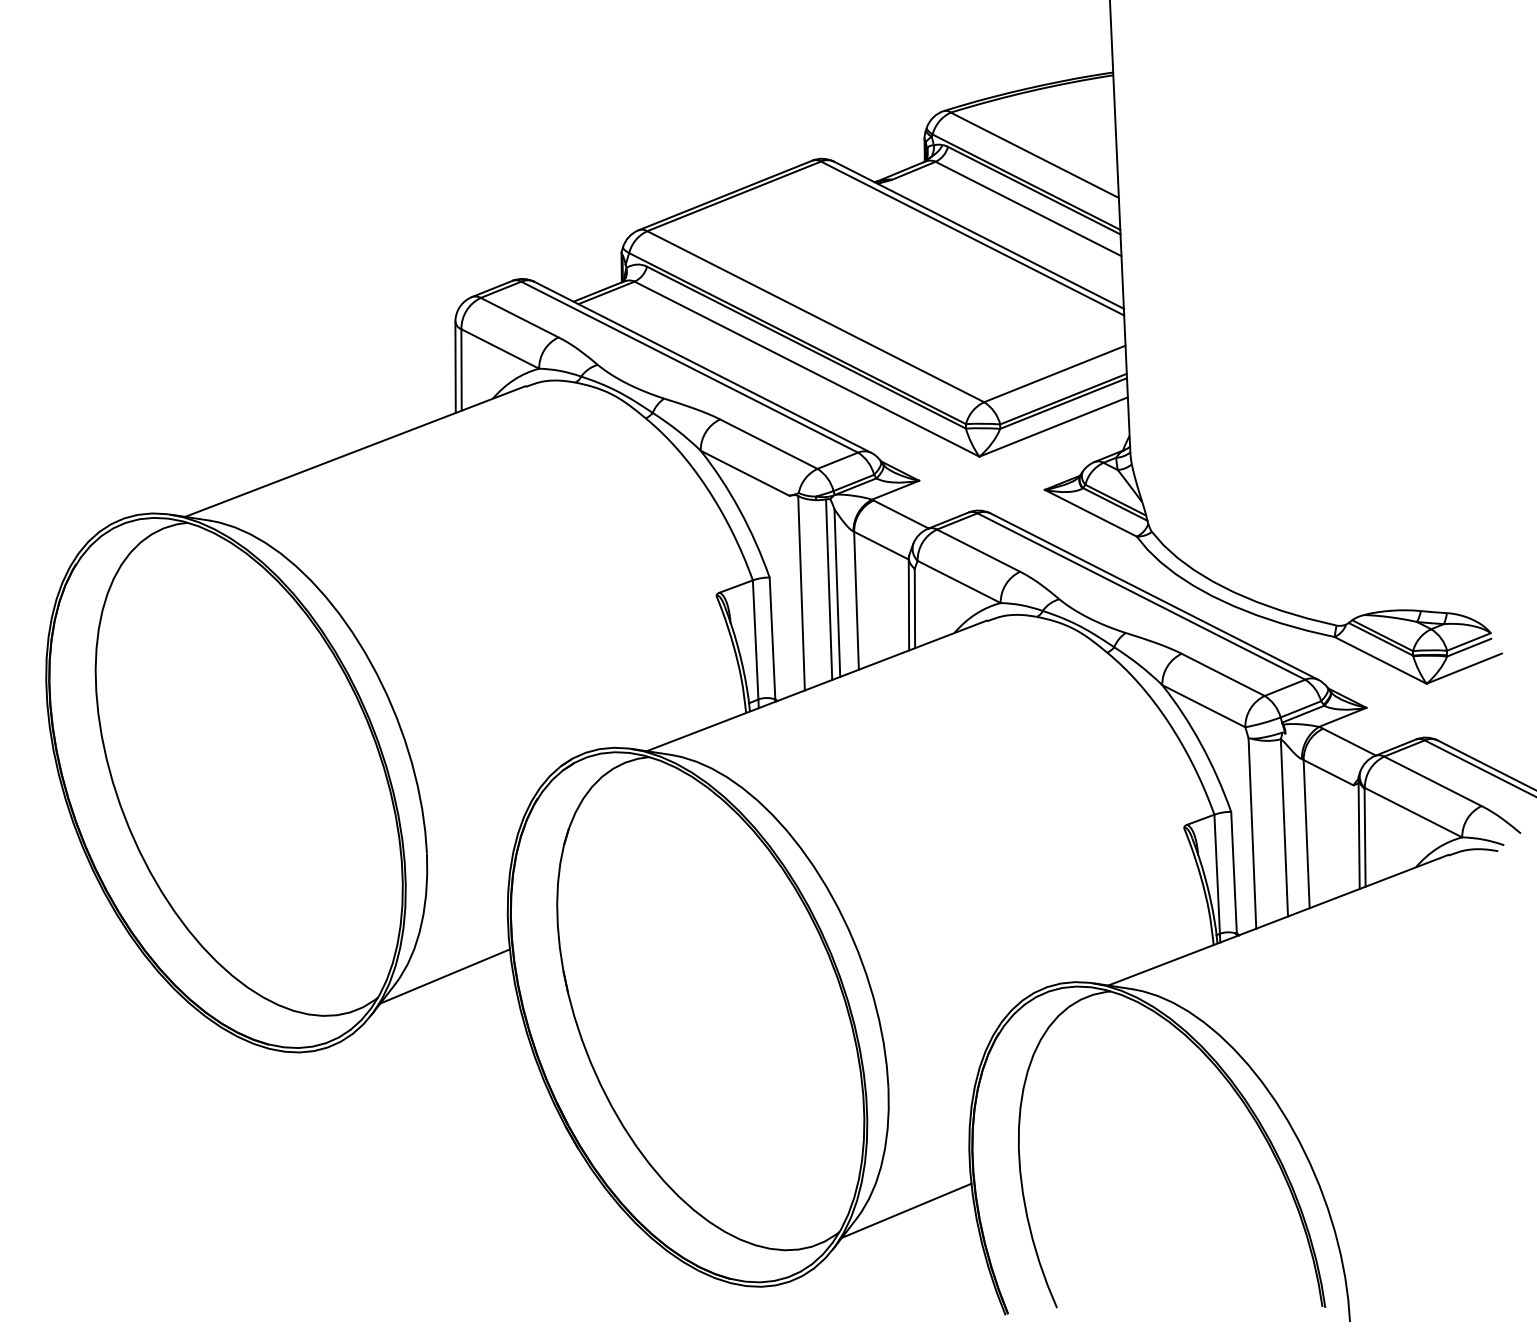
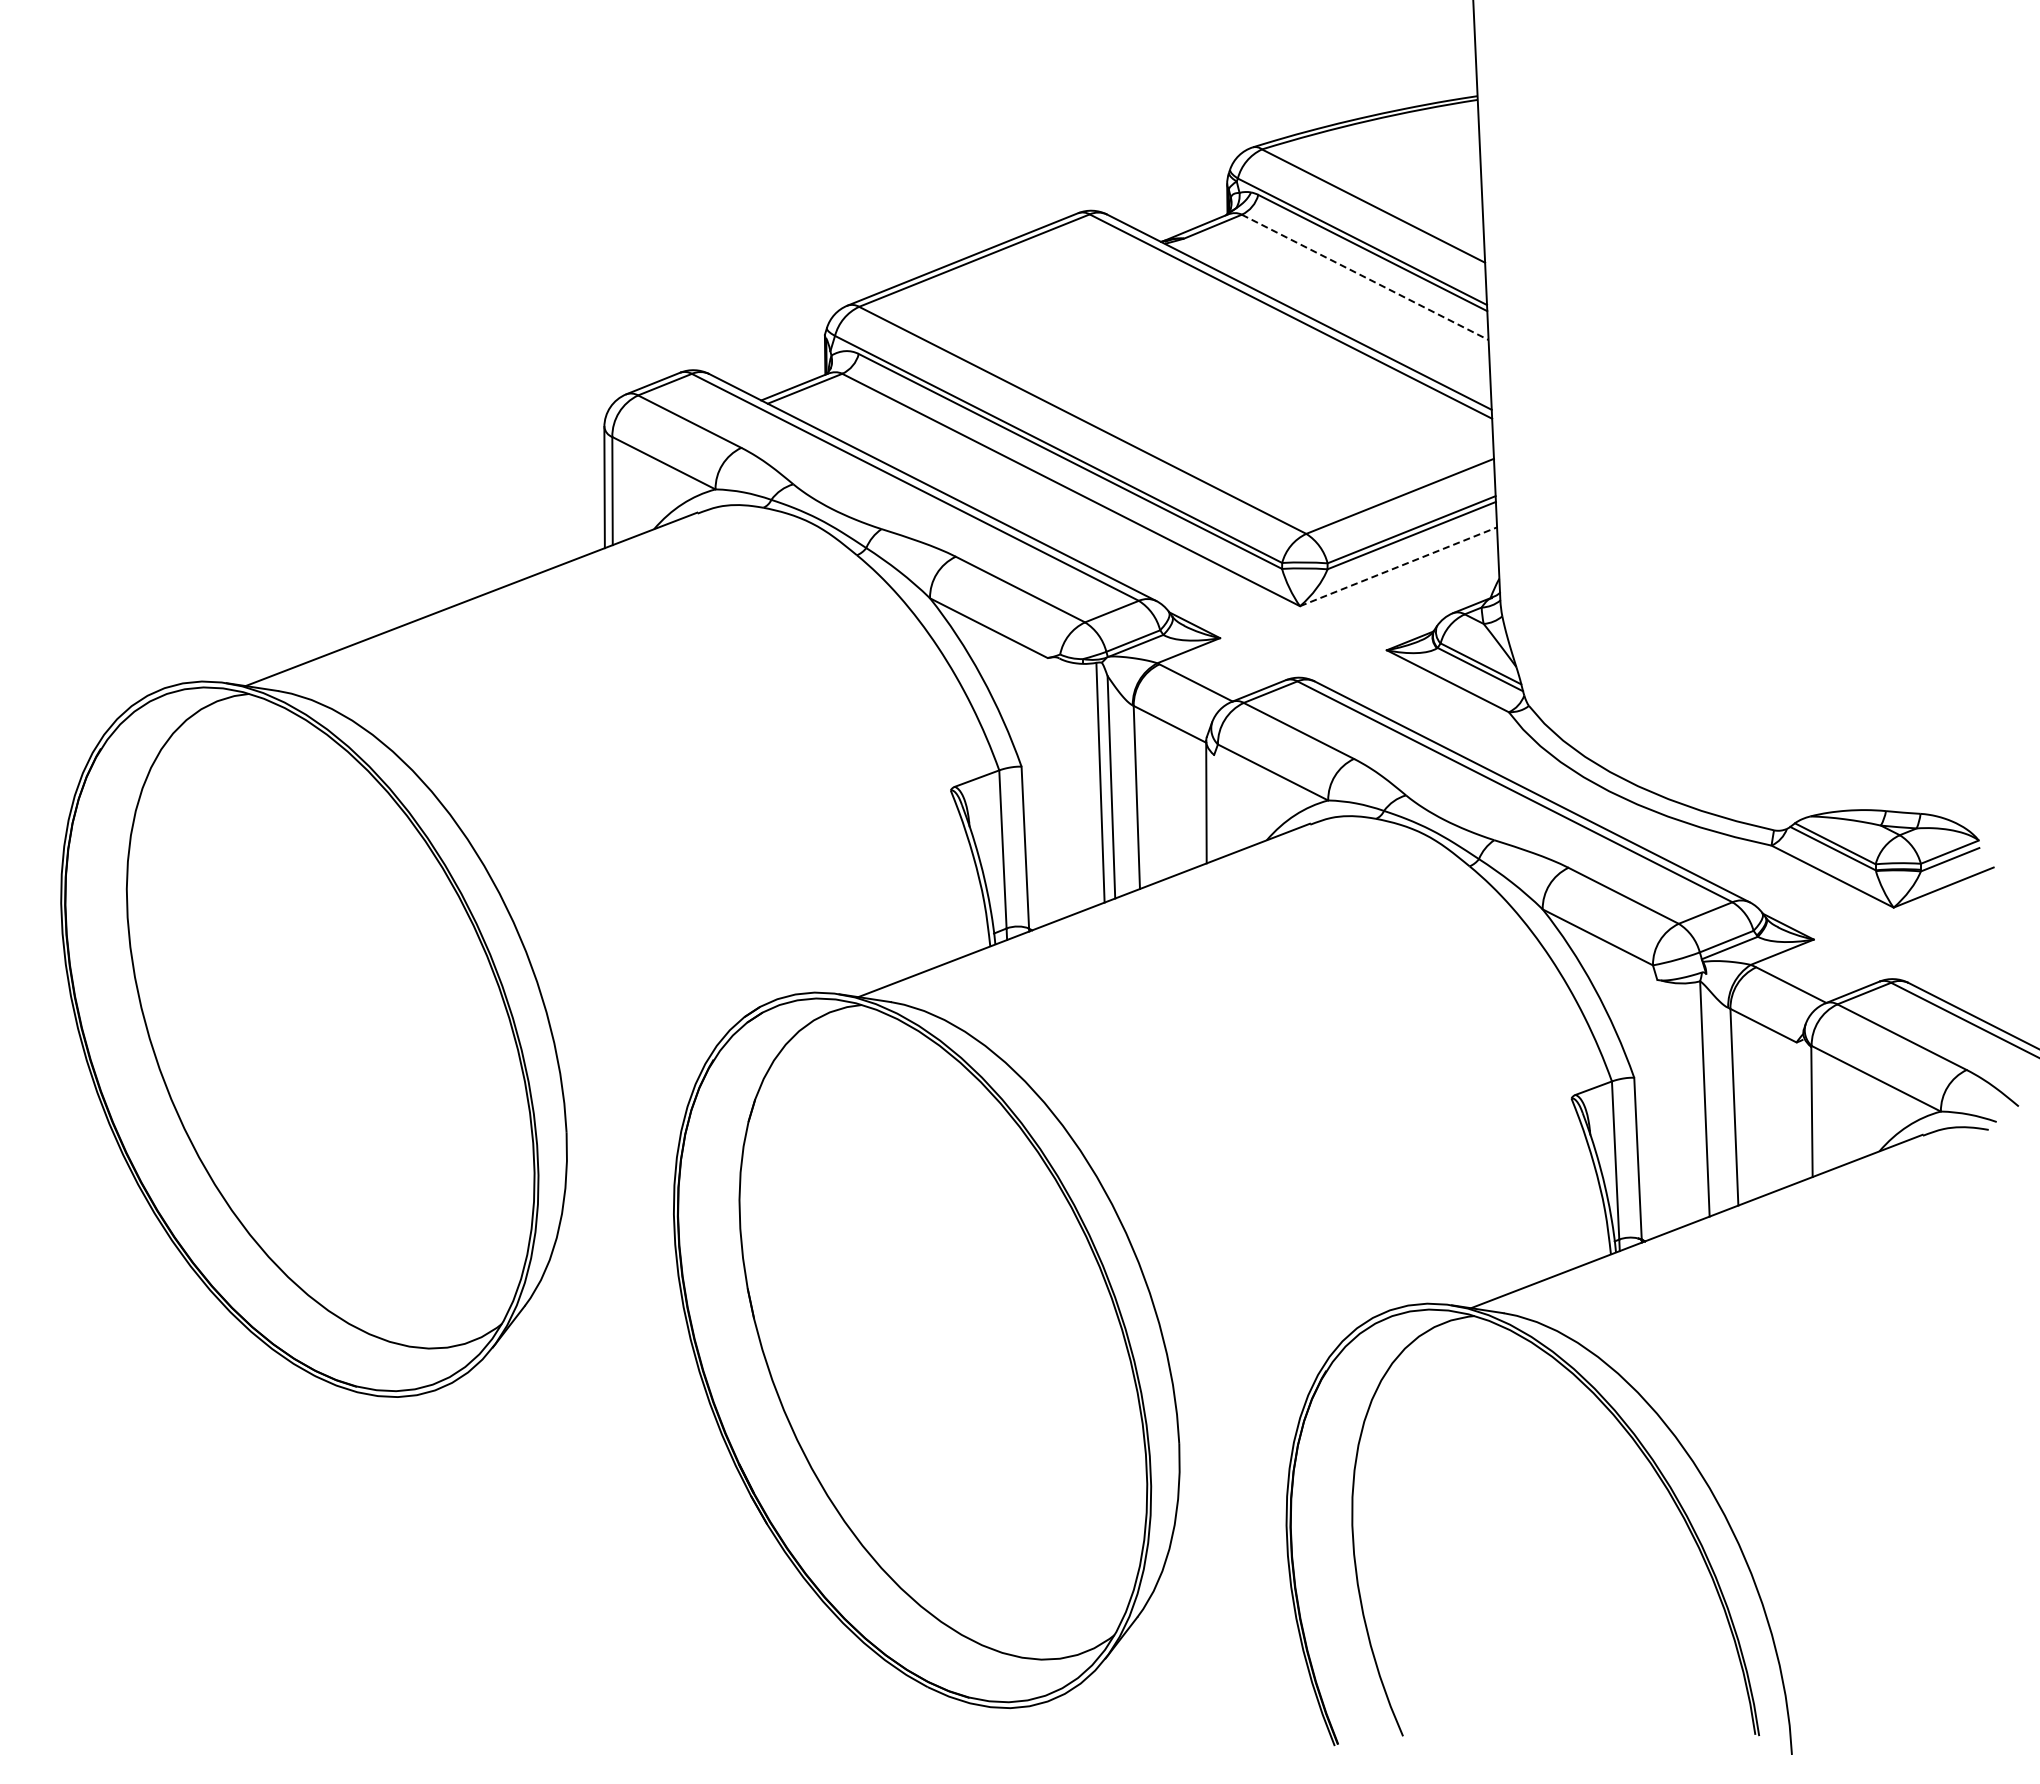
line: (1028, 209) -> (1365, 277), solid -> dashed
line: (1054, 426) -> (1399, 566), solid -> dashed
line: (801, 593) -> (1063, 787), removed
line: (915, 608) -> (1214, 807), removed
line: (1252, 832) -> (1662, 1105), removed
line: (1358, 833) -> (1803, 1106), removed
line: (444, 976) -> (590, 1296), removed
line: (906, 1210) -> (1203, 1607), removed

